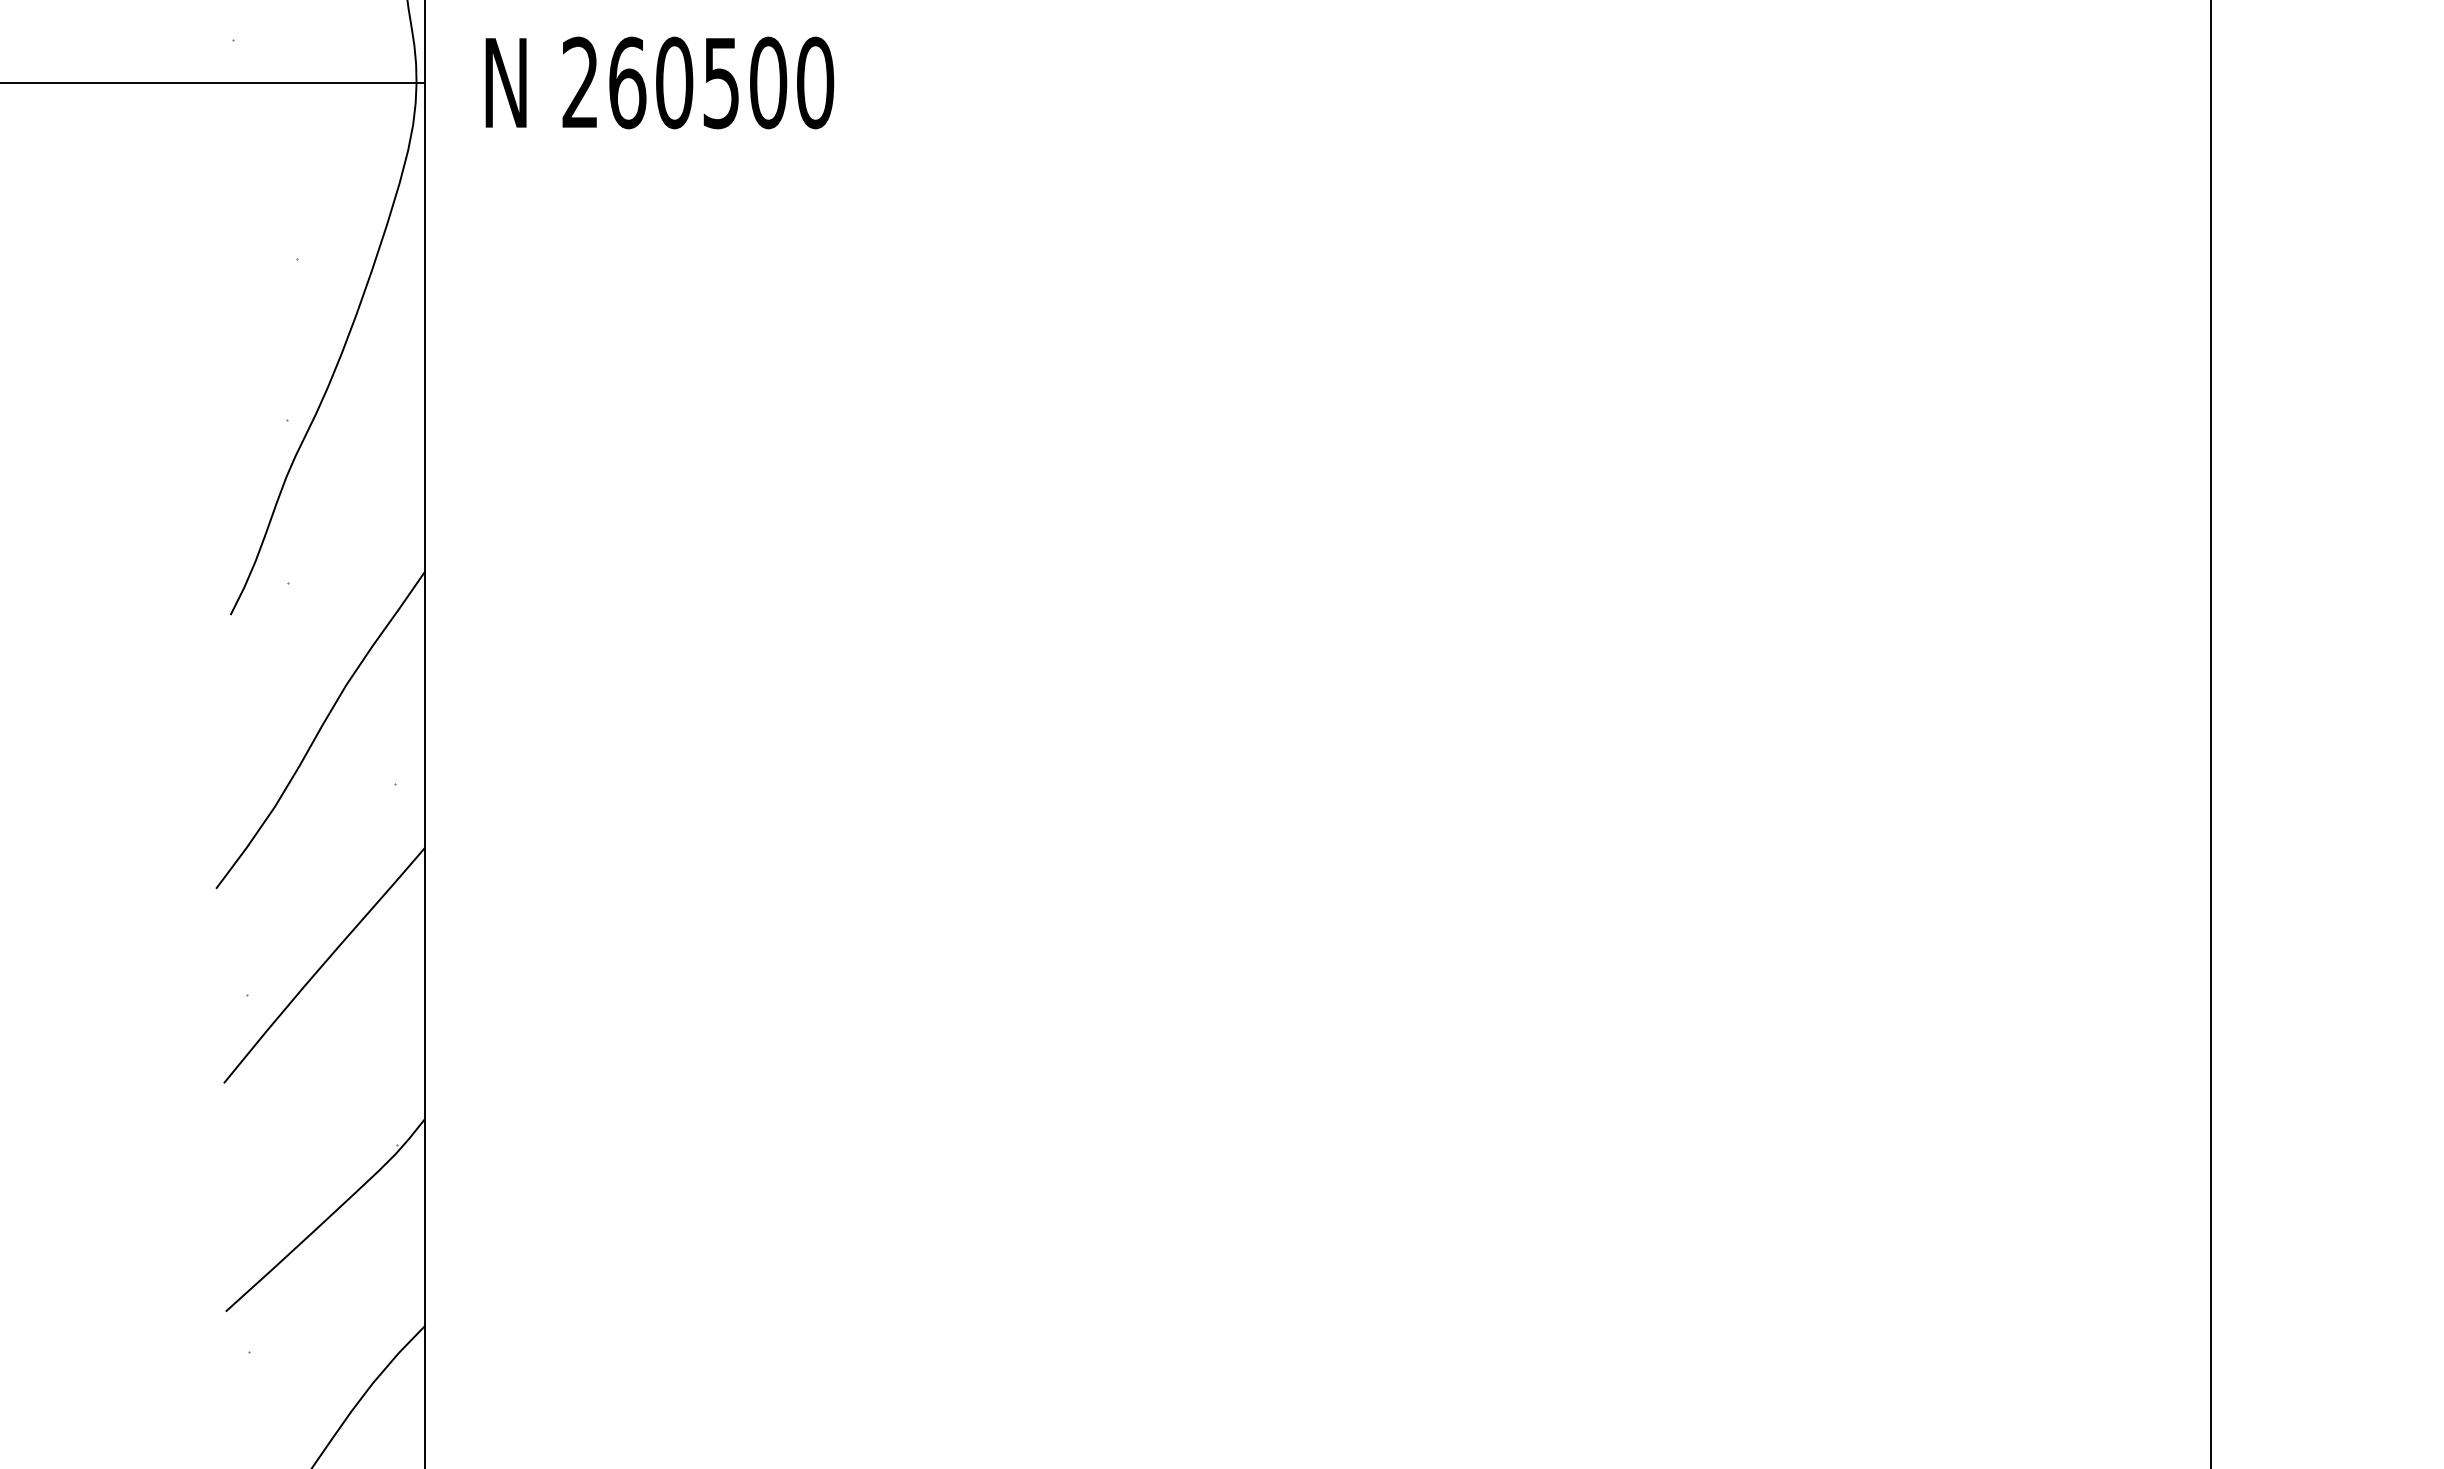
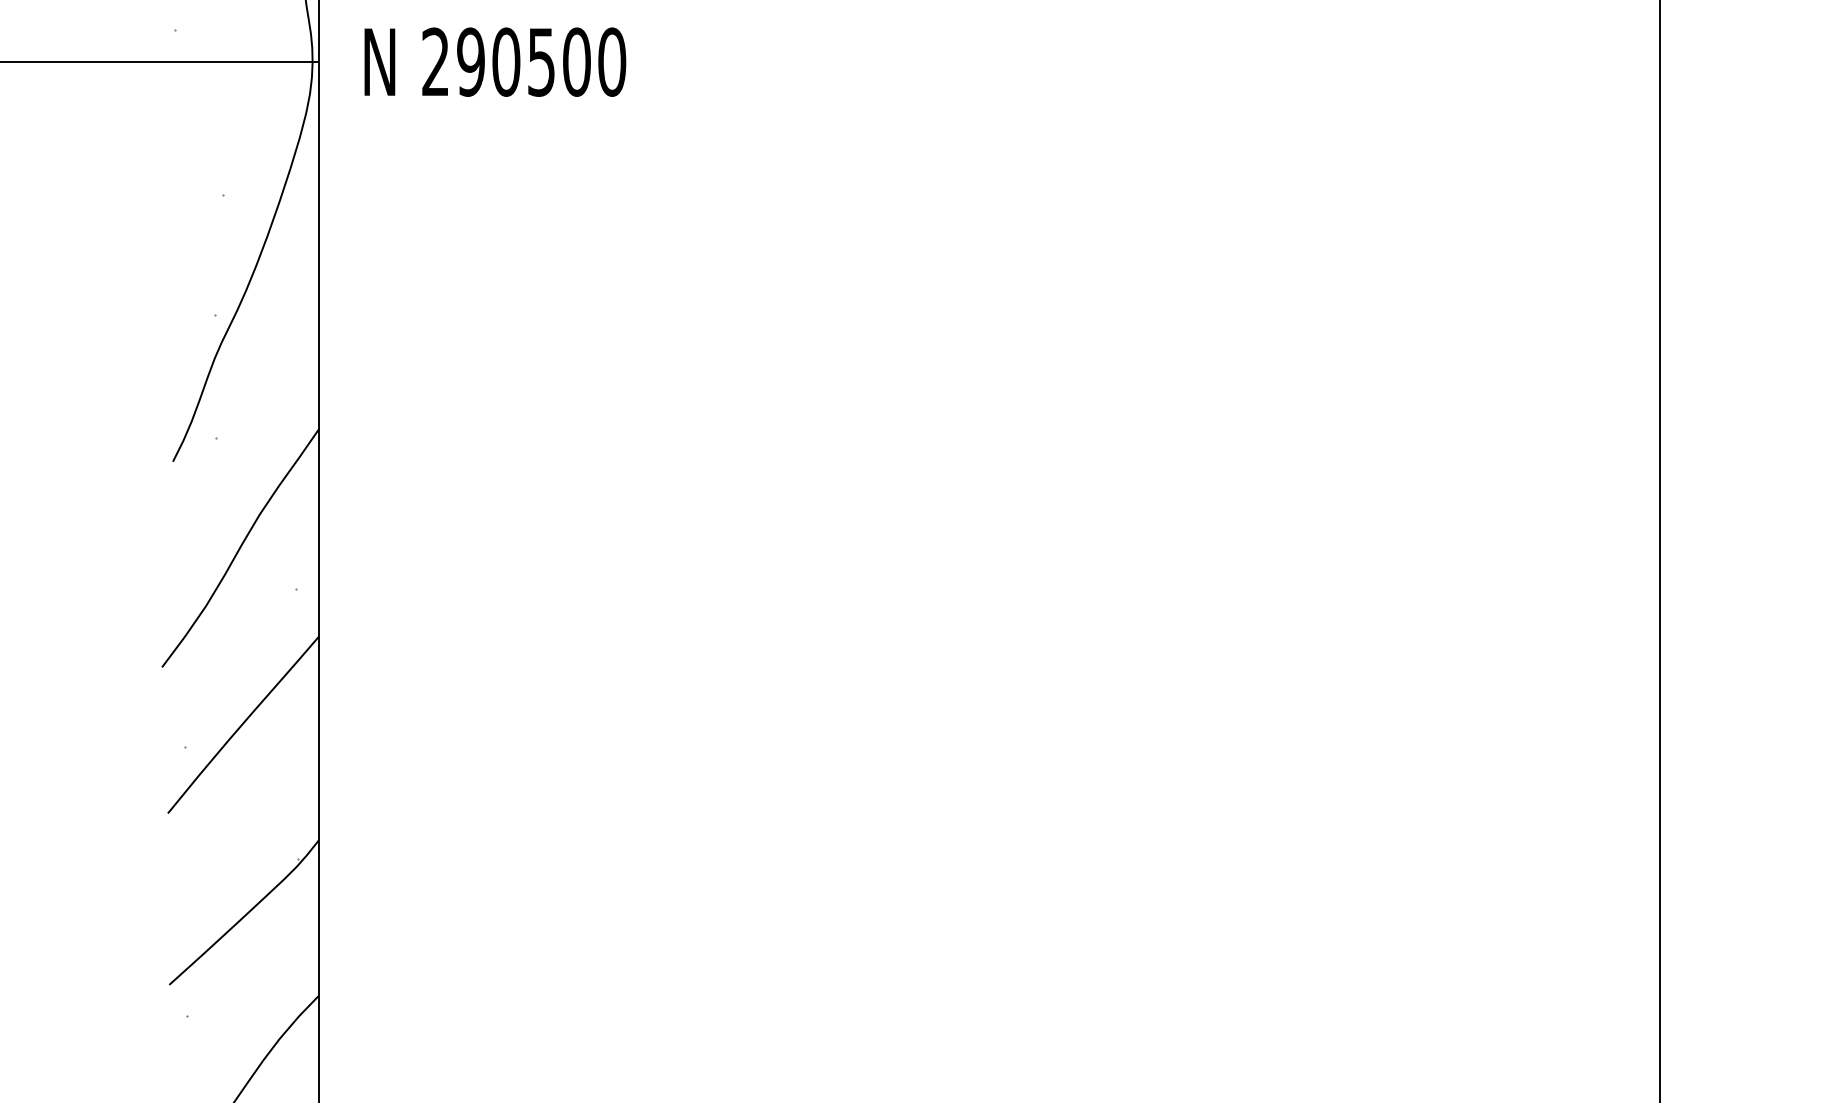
text: (627, 82) -> (471, 61), 260500 -> 290500

